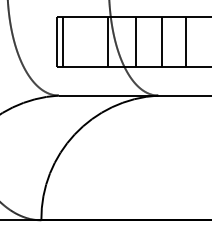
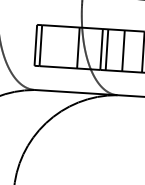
line: (142, 41) -> (107, 49), added

